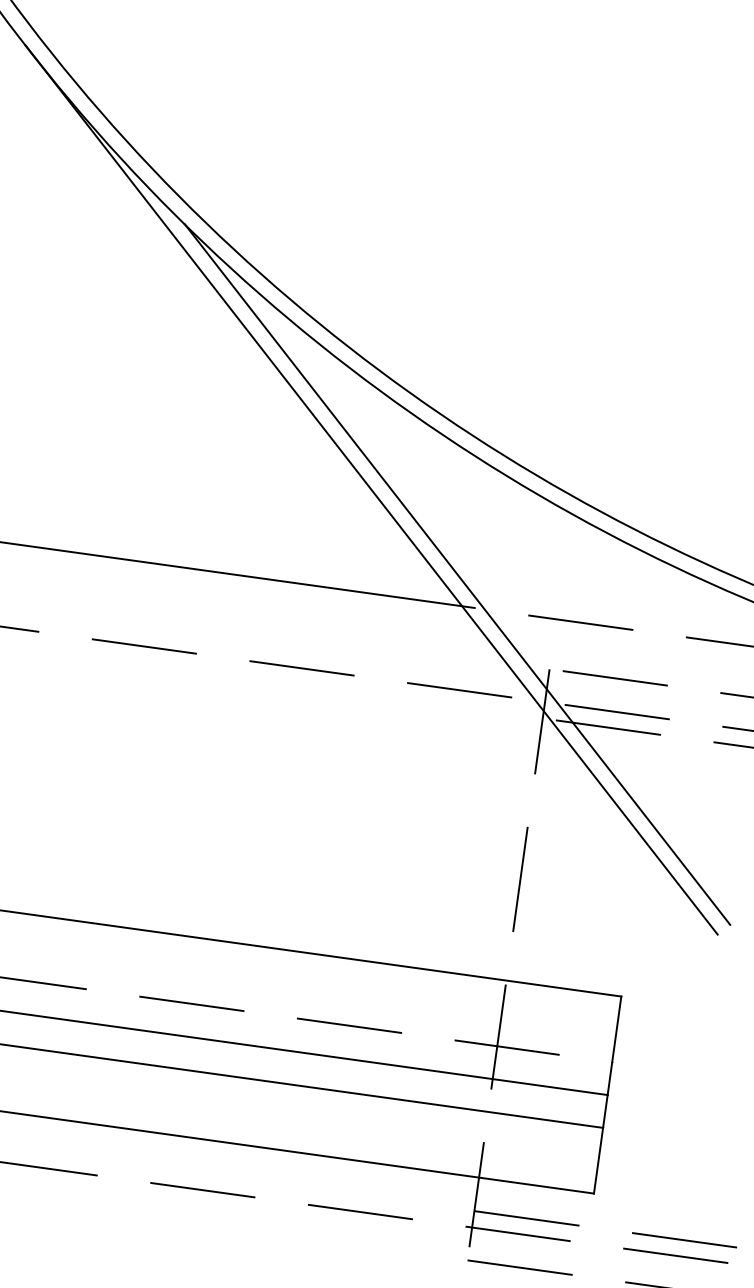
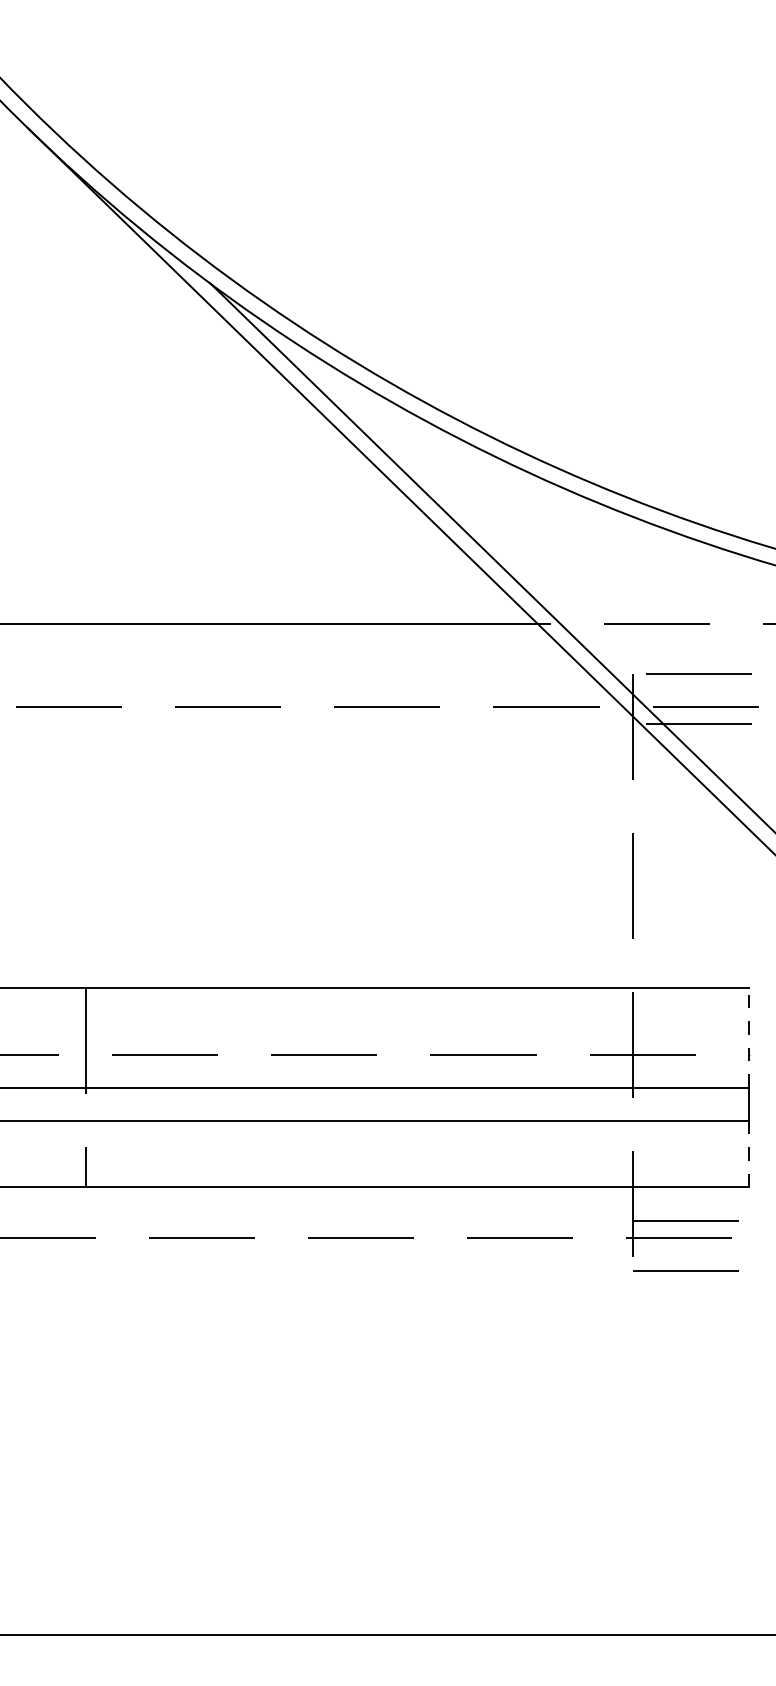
line: (614, 1045) -> (748, 1037), solid -> dashed
line: (598, 1160) -> (748, 1153), solid -> dashed

